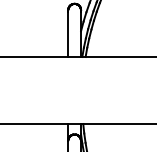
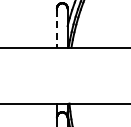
line: (67, 34) -> (56, 28), solid -> dashed

